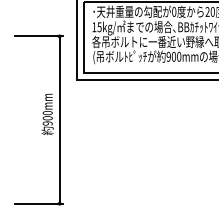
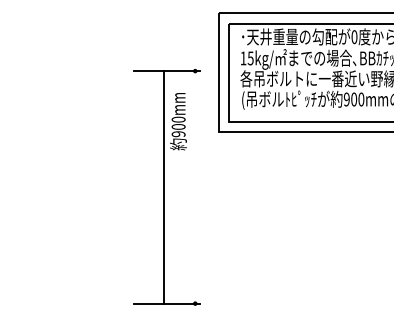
text: (47, 114) -> (178, 121), moved
line: (59, 120) -> (164, 187), moved

